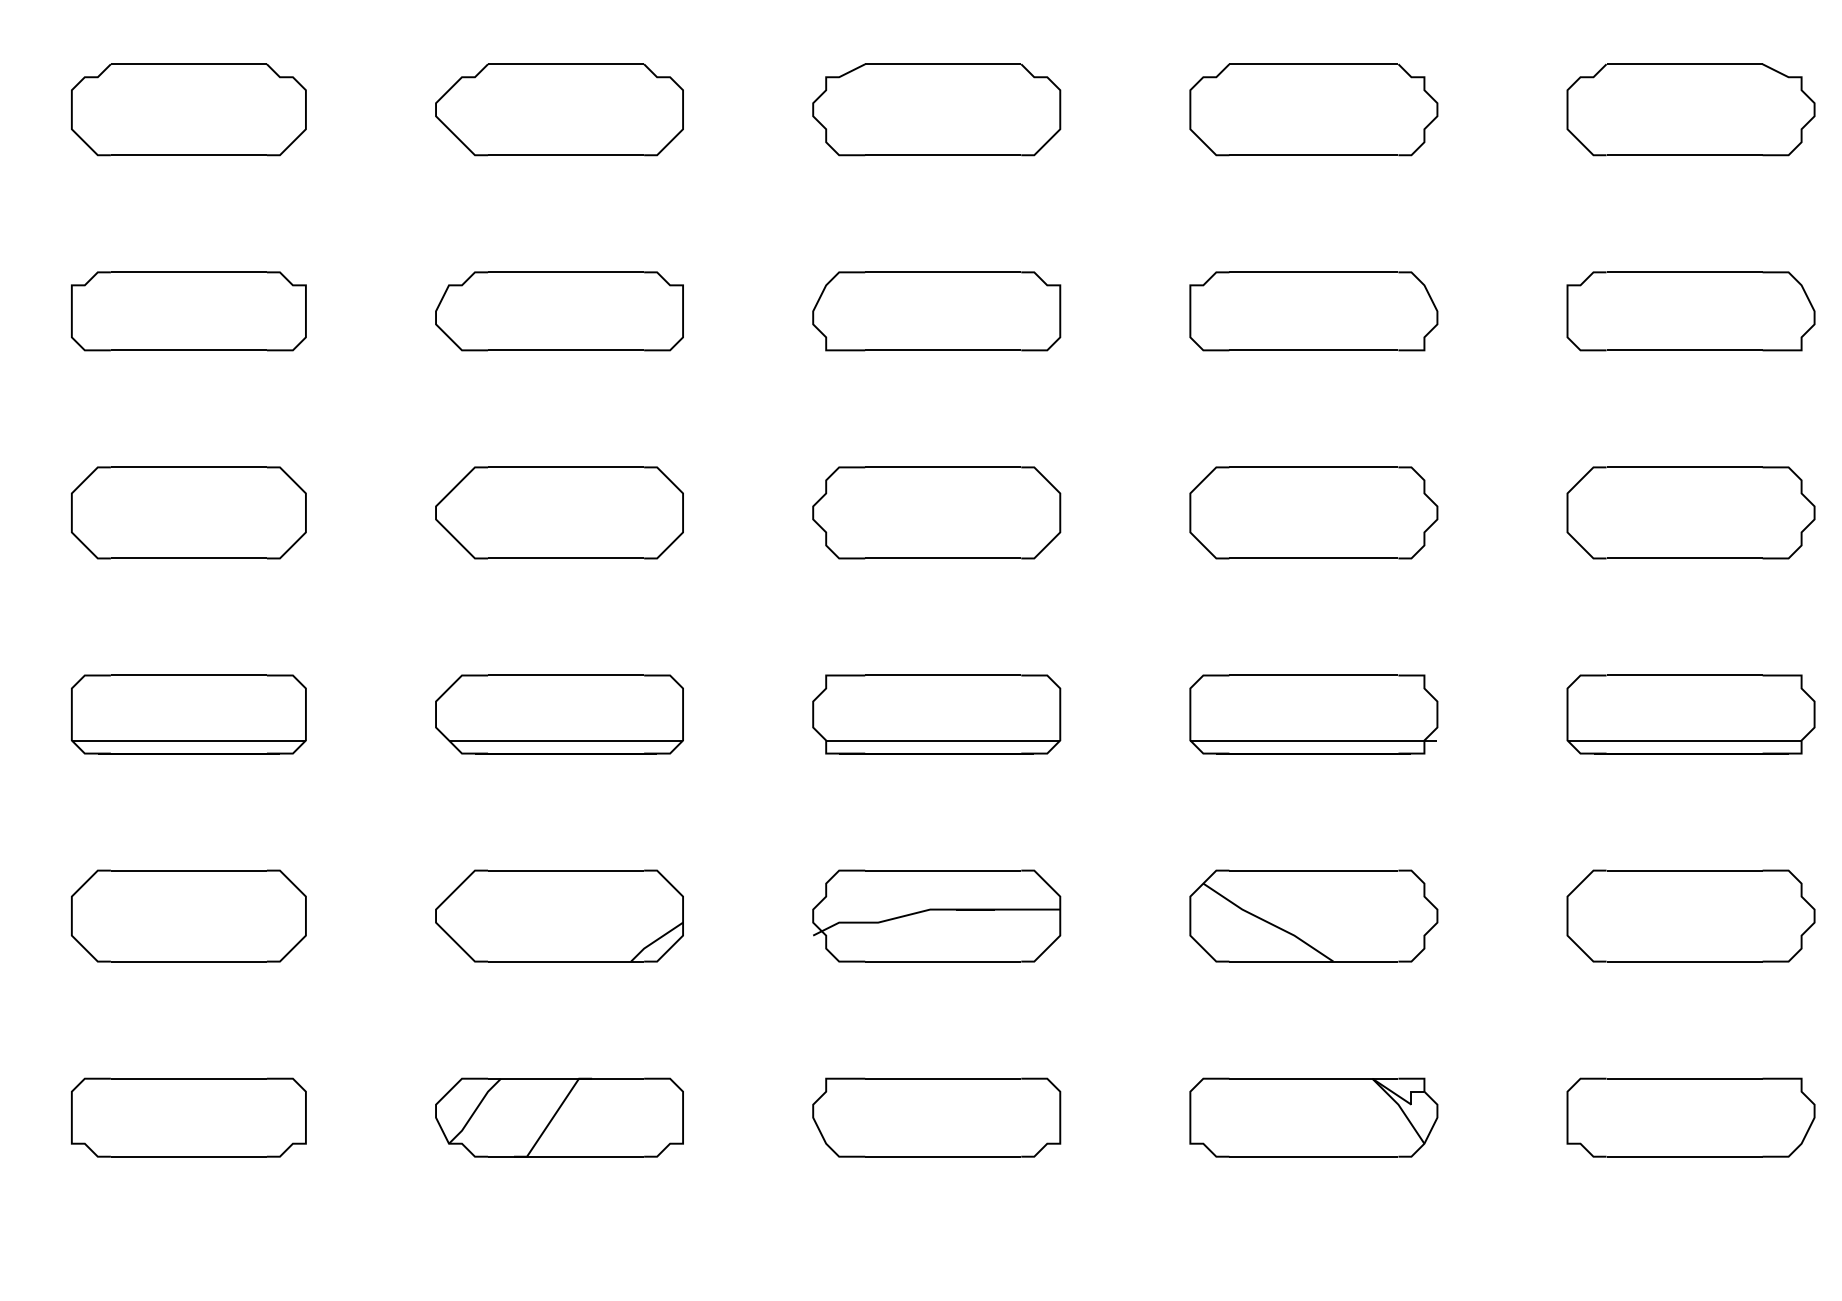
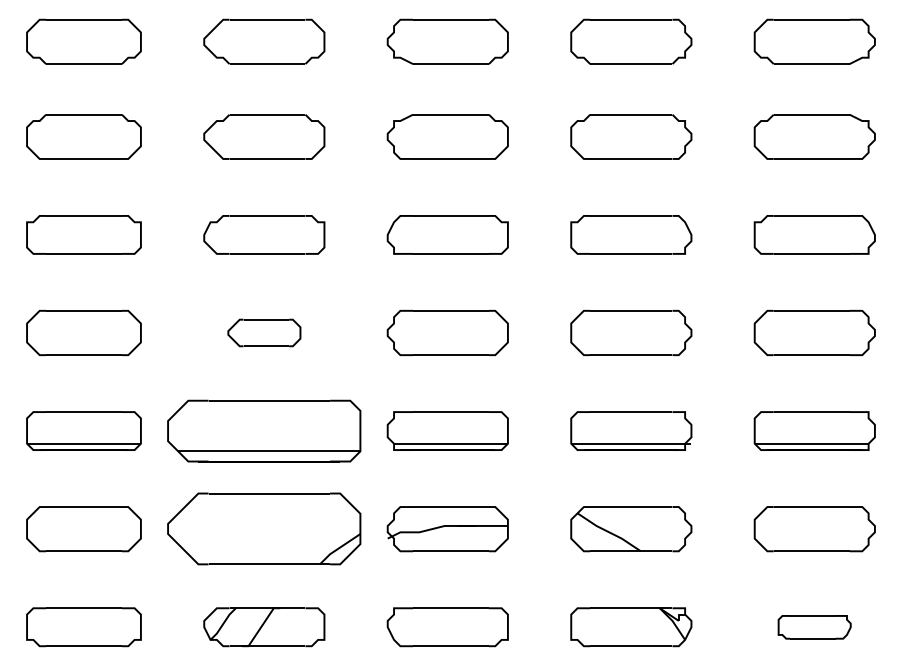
part: (559, 511) -> (264, 332), size x0.6
part: (559, 713) -> (264, 430), size x1.6
part: (559, 916) -> (264, 529), size x1.6
part: (1690, 1118) -> (814, 627), size x0.6

